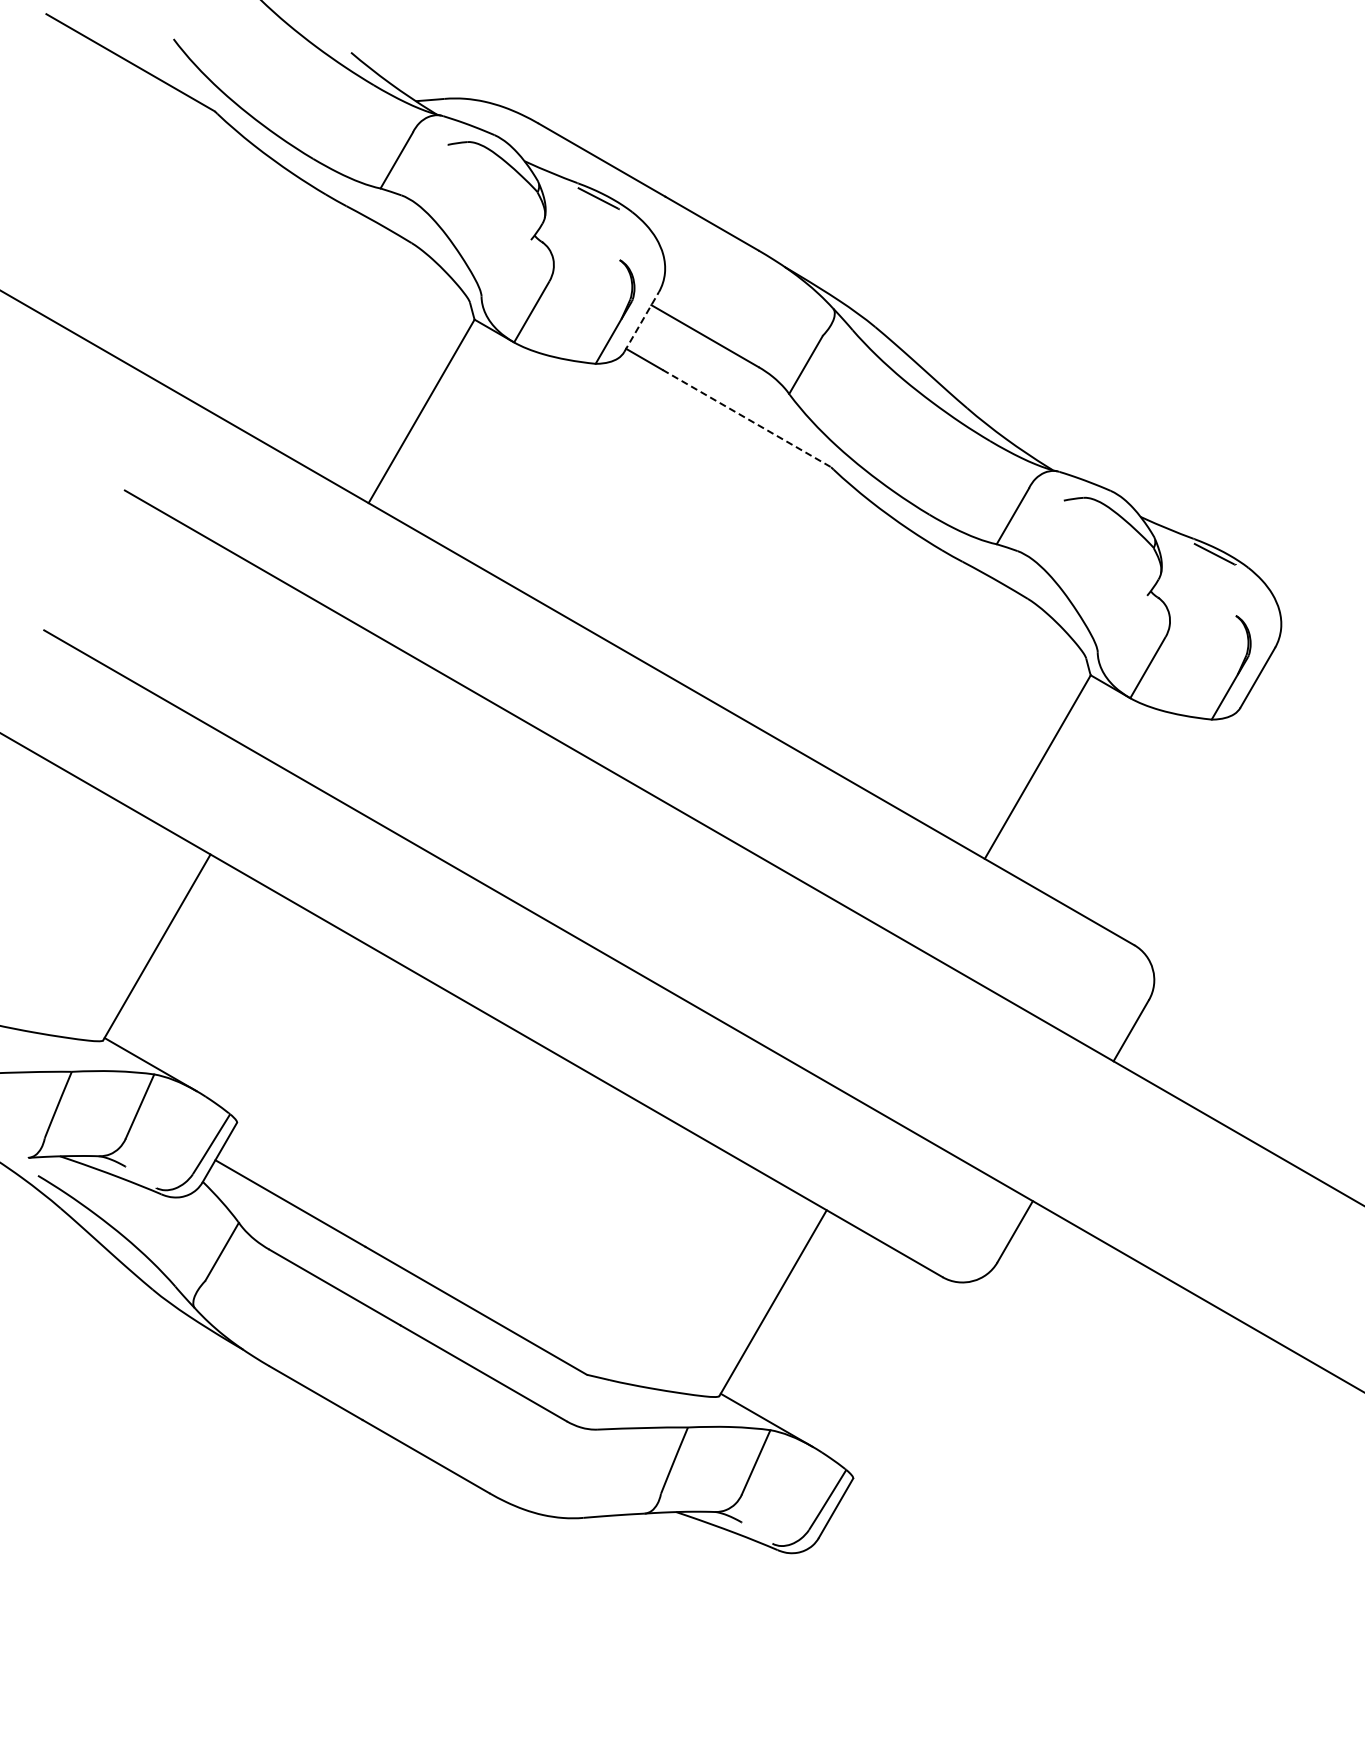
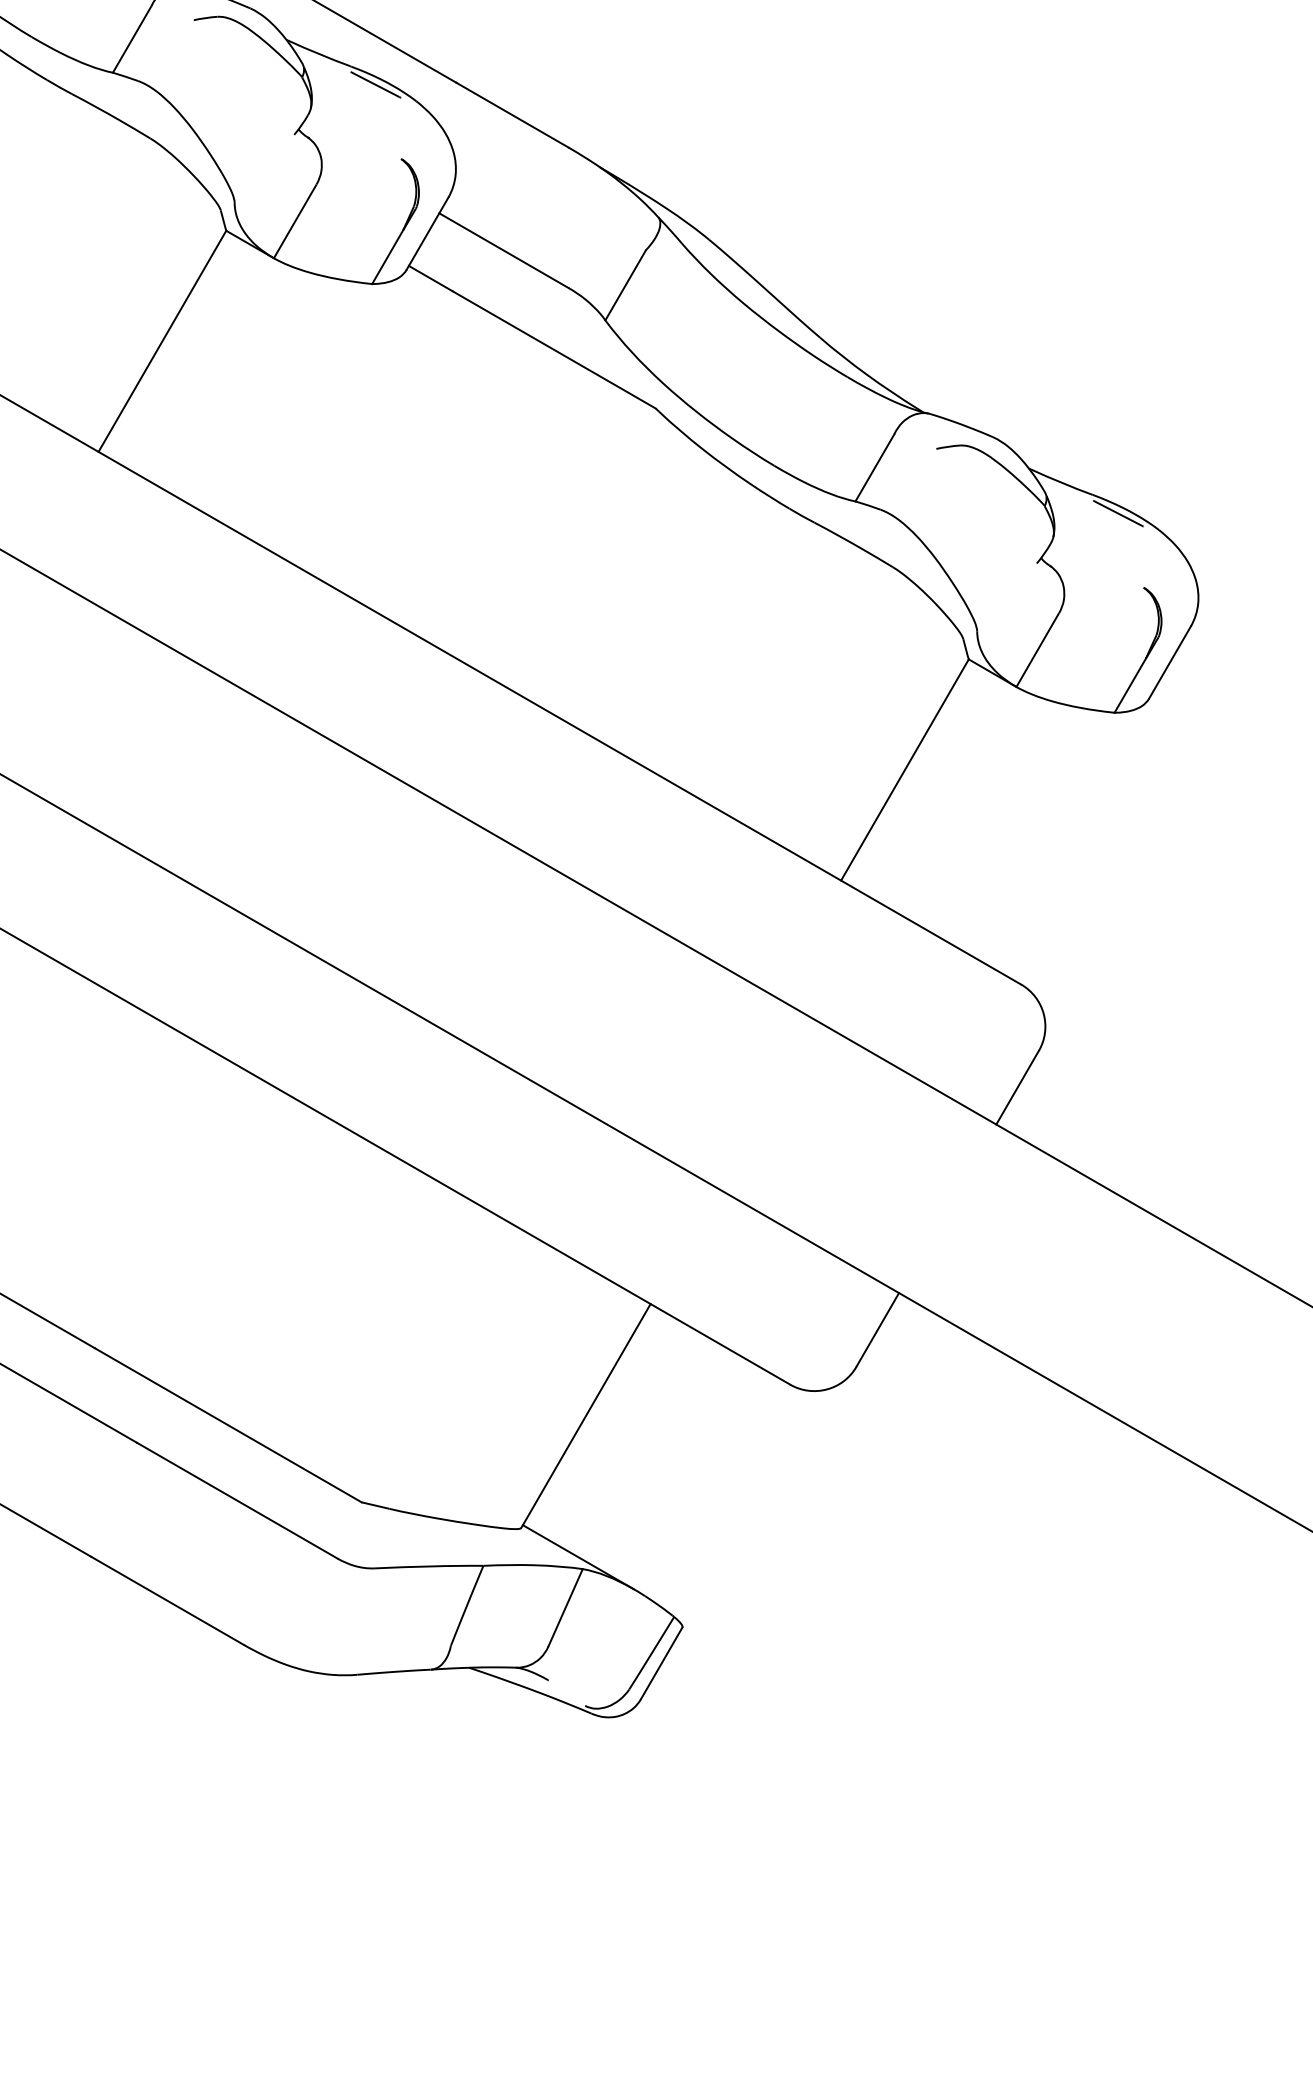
line: (641, 322) -> (427, 234), dashed -> solid
line: (747, 418) -> (555, 349), dashed -> solid

